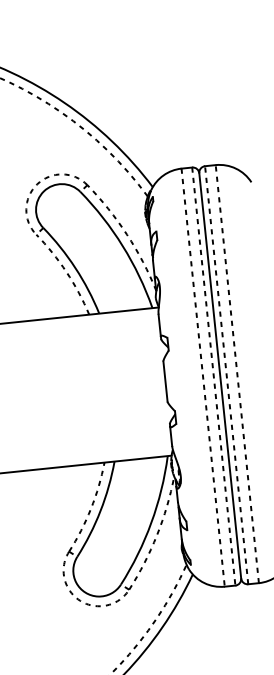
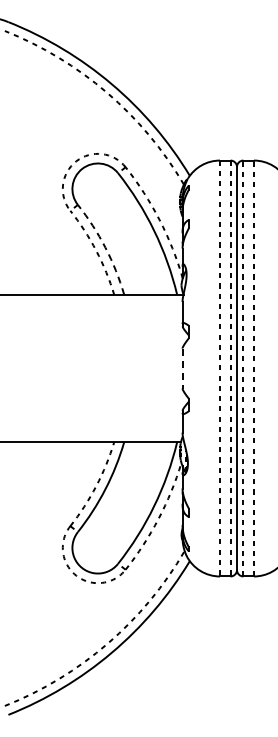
arc: (75, 267) -> (105, 247), solid -> dashed
line: (165, 381) -> (182, 368), solid -> dashed

